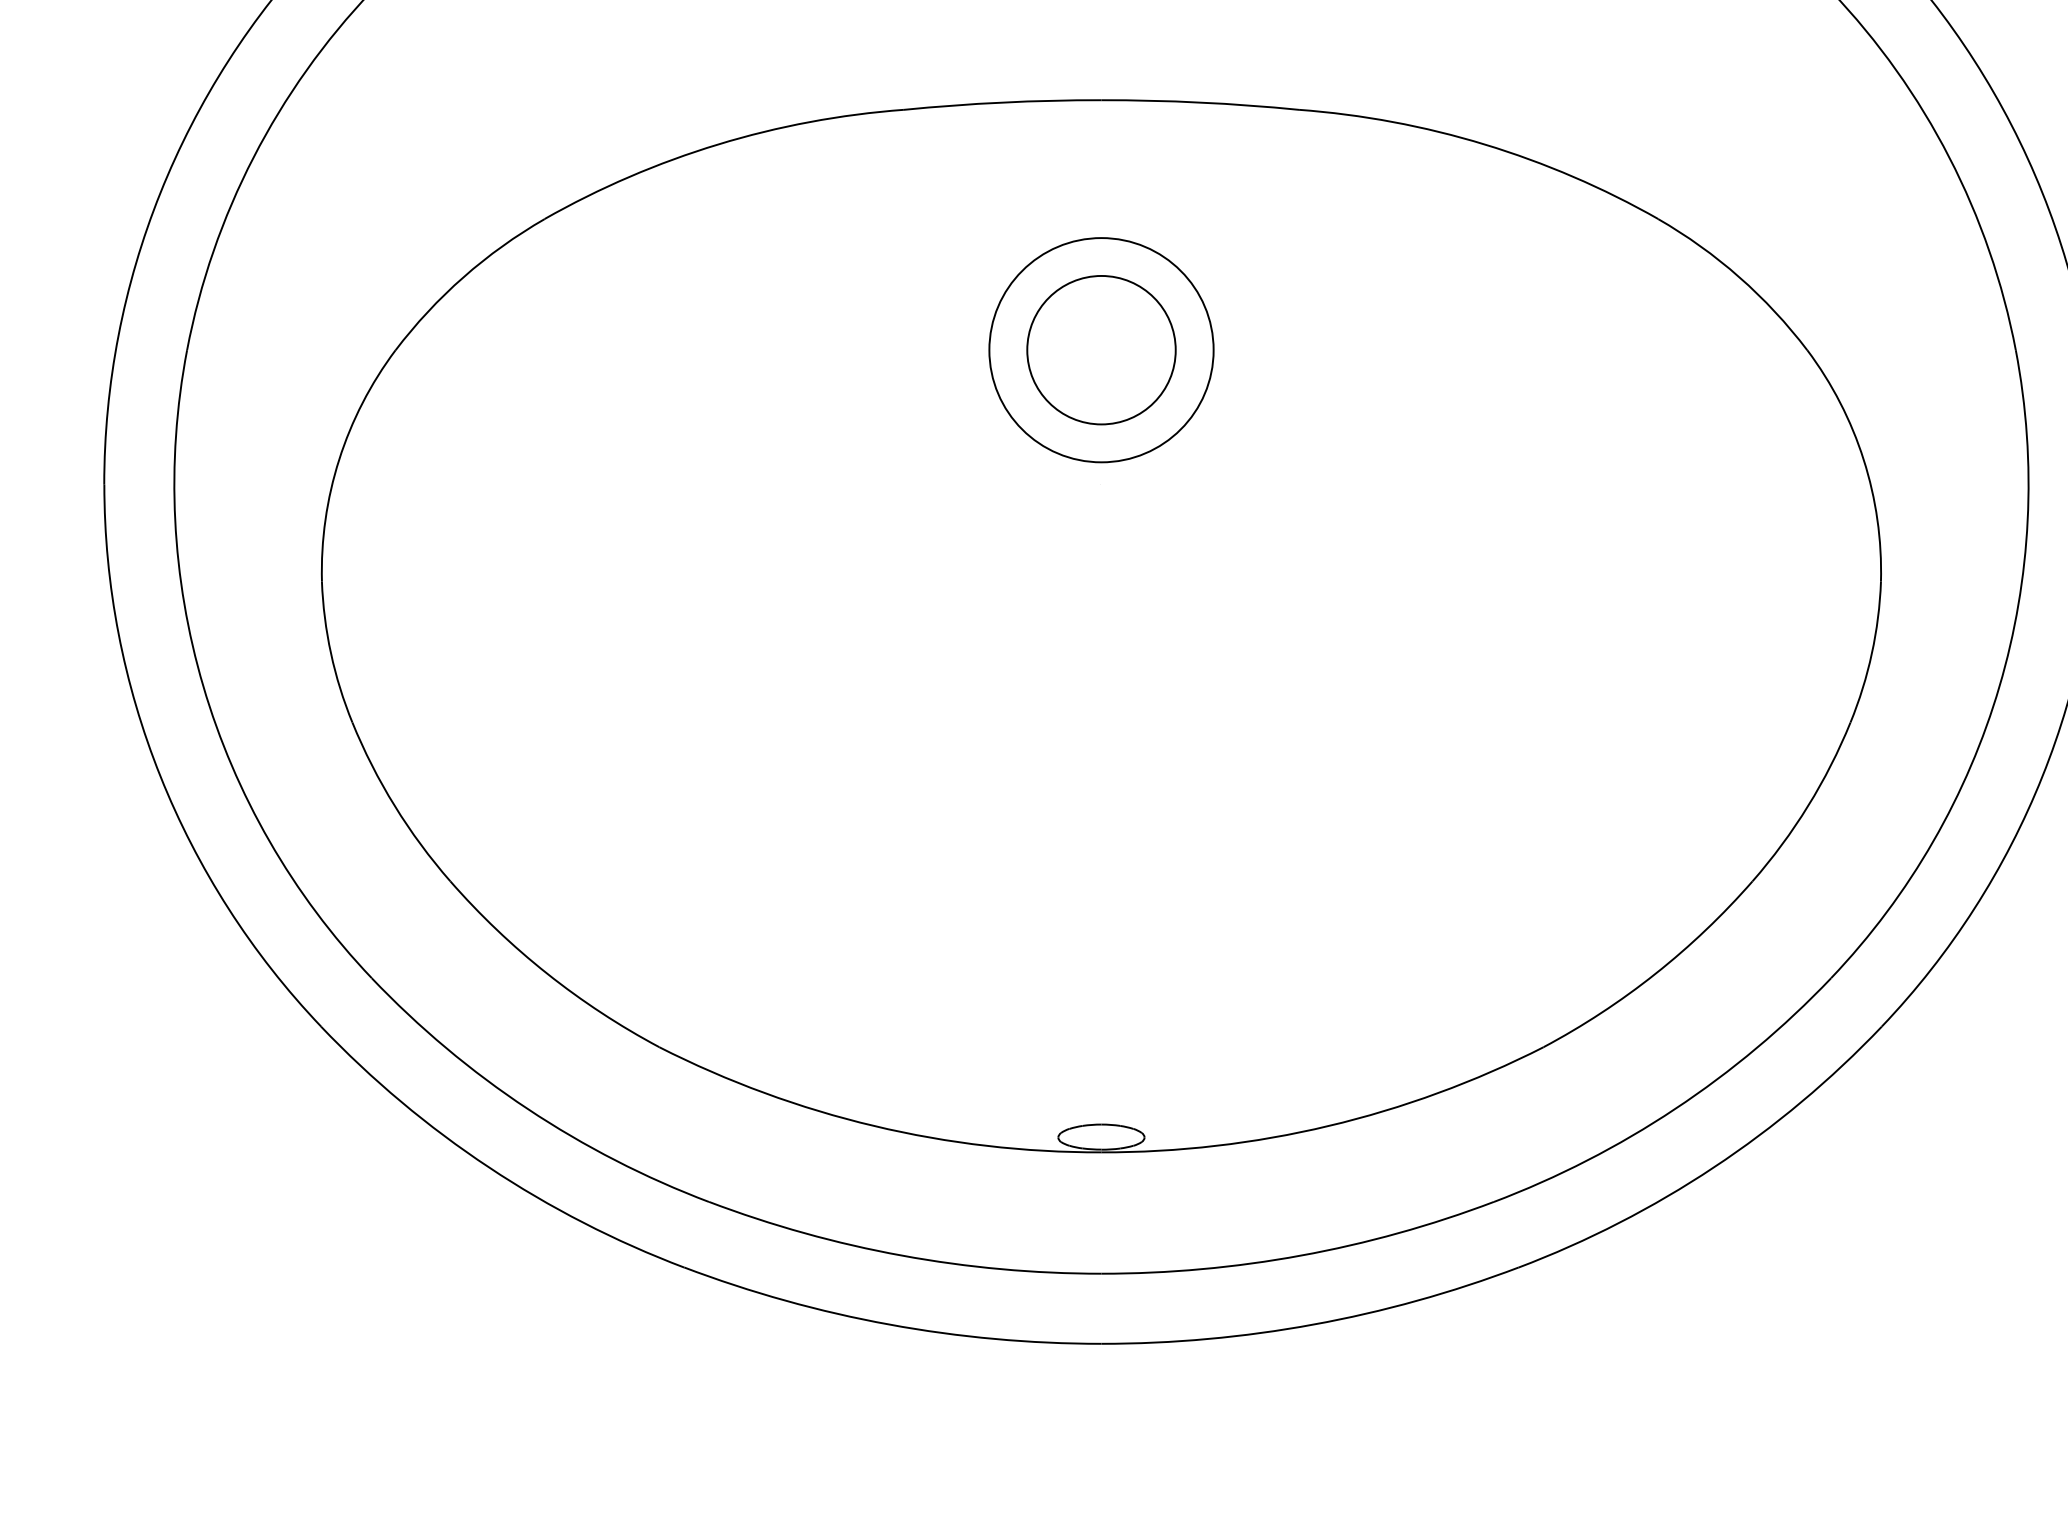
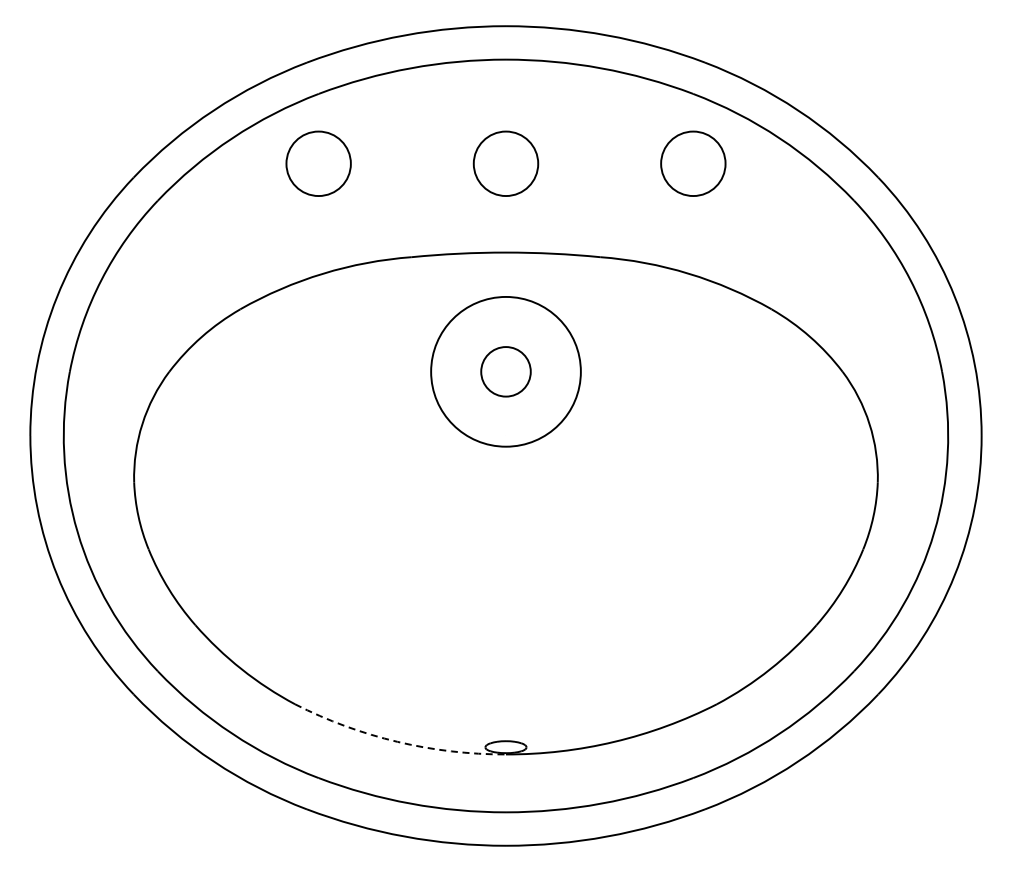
circle: (1100, 349) -> (505, 371), size x0.7
circle: (1100, 349) -> (505, 371), size x1.4
arc: (874, 1125) -> (397, 741), solid -> dashed

